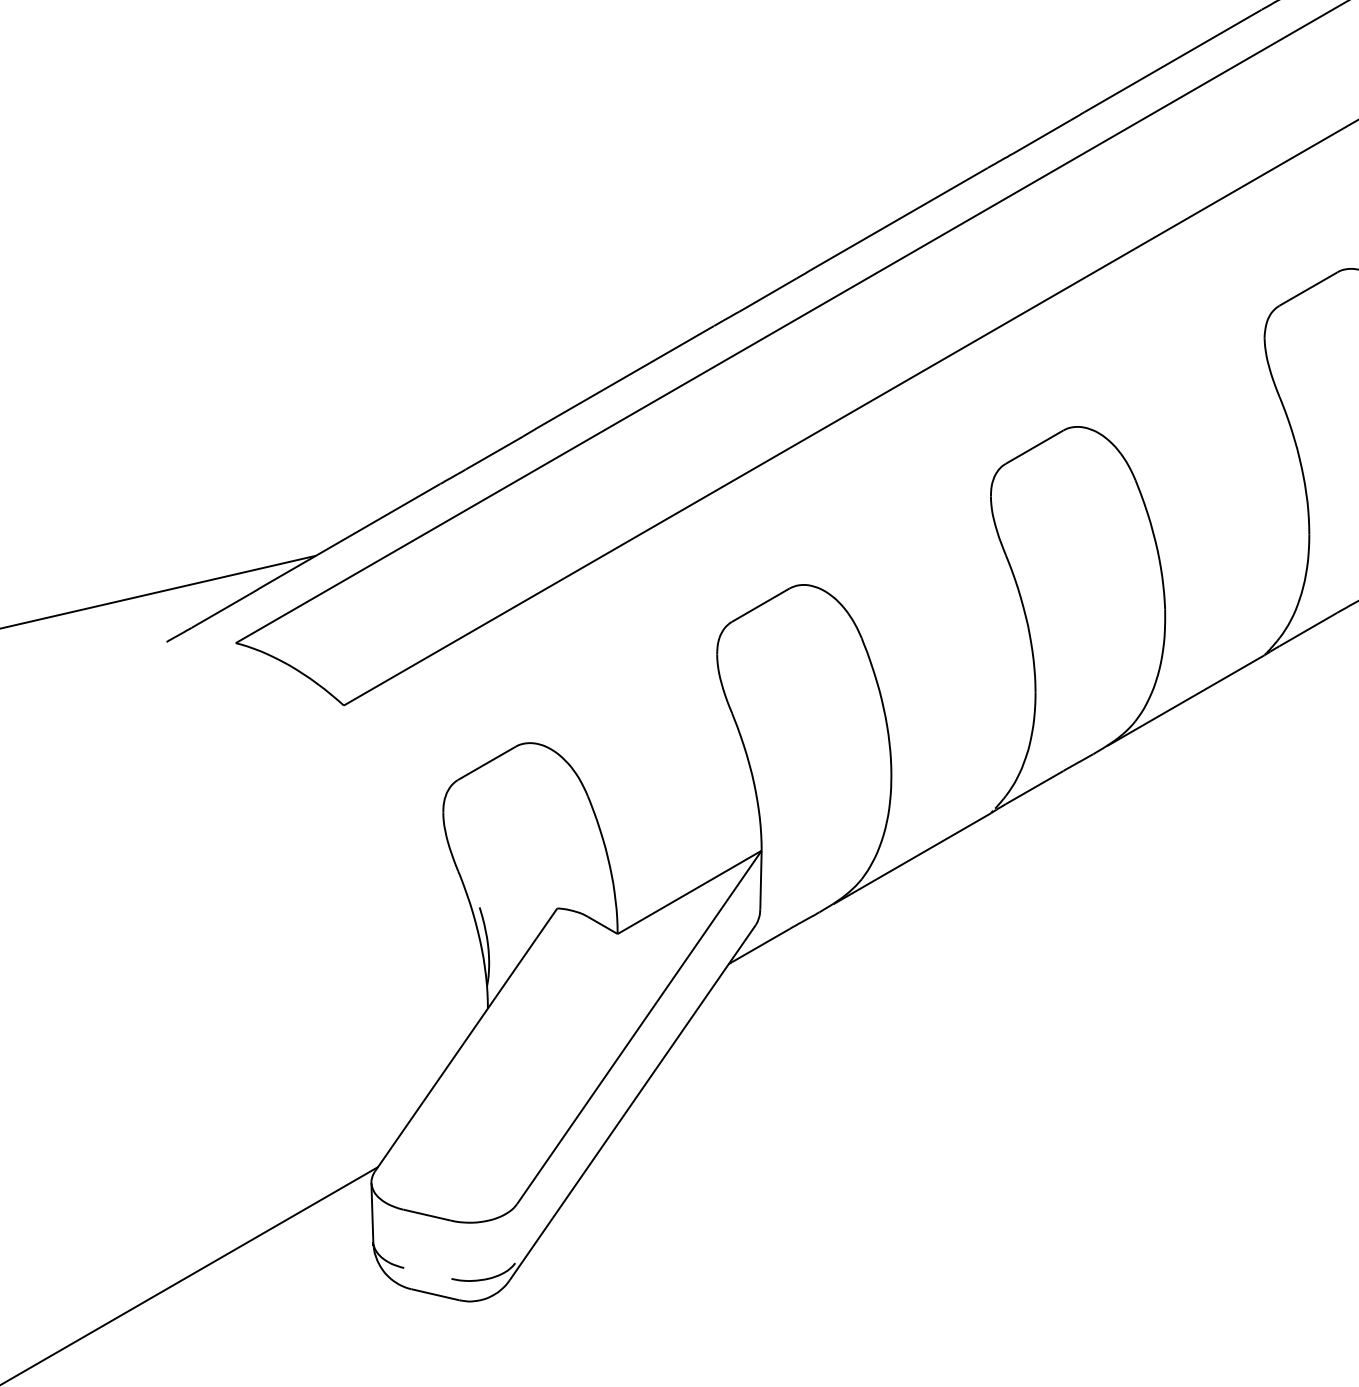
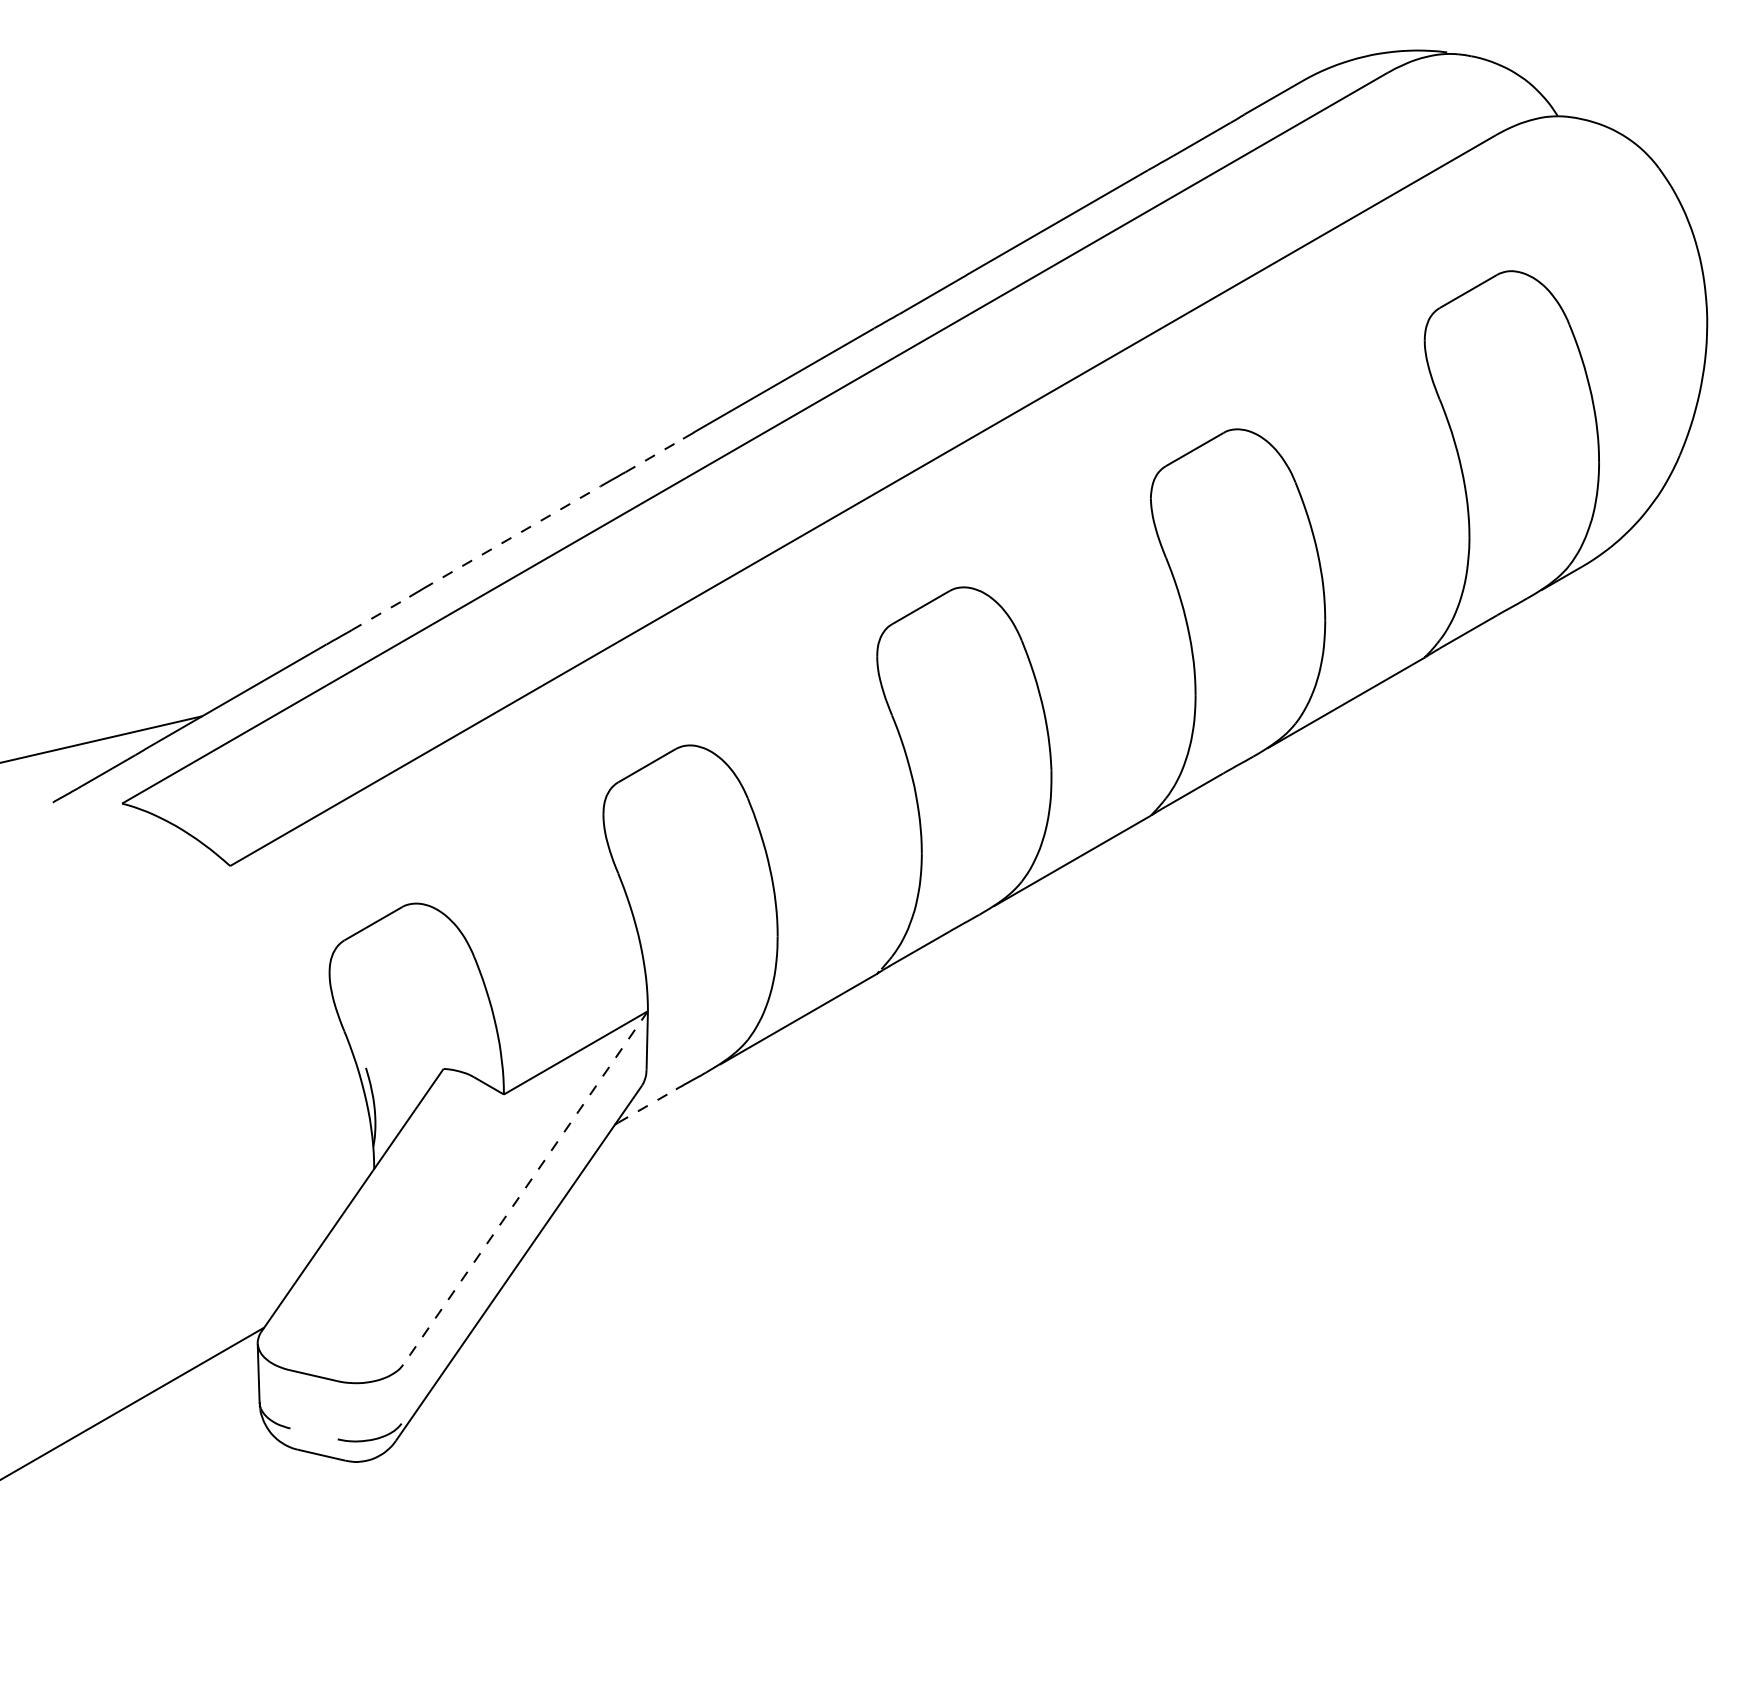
line: (768, 295) -> (654, 455), solid -> dashed
line: (626, 377) -> (512, 537), solid -> dashed
line: (494, 453) -> (380, 613), solid -> dashed
line: (761, 945) -> (647, 1105), solid -> dashed
line: (639, 1027) -> (525, 1187), solid -> dashed

